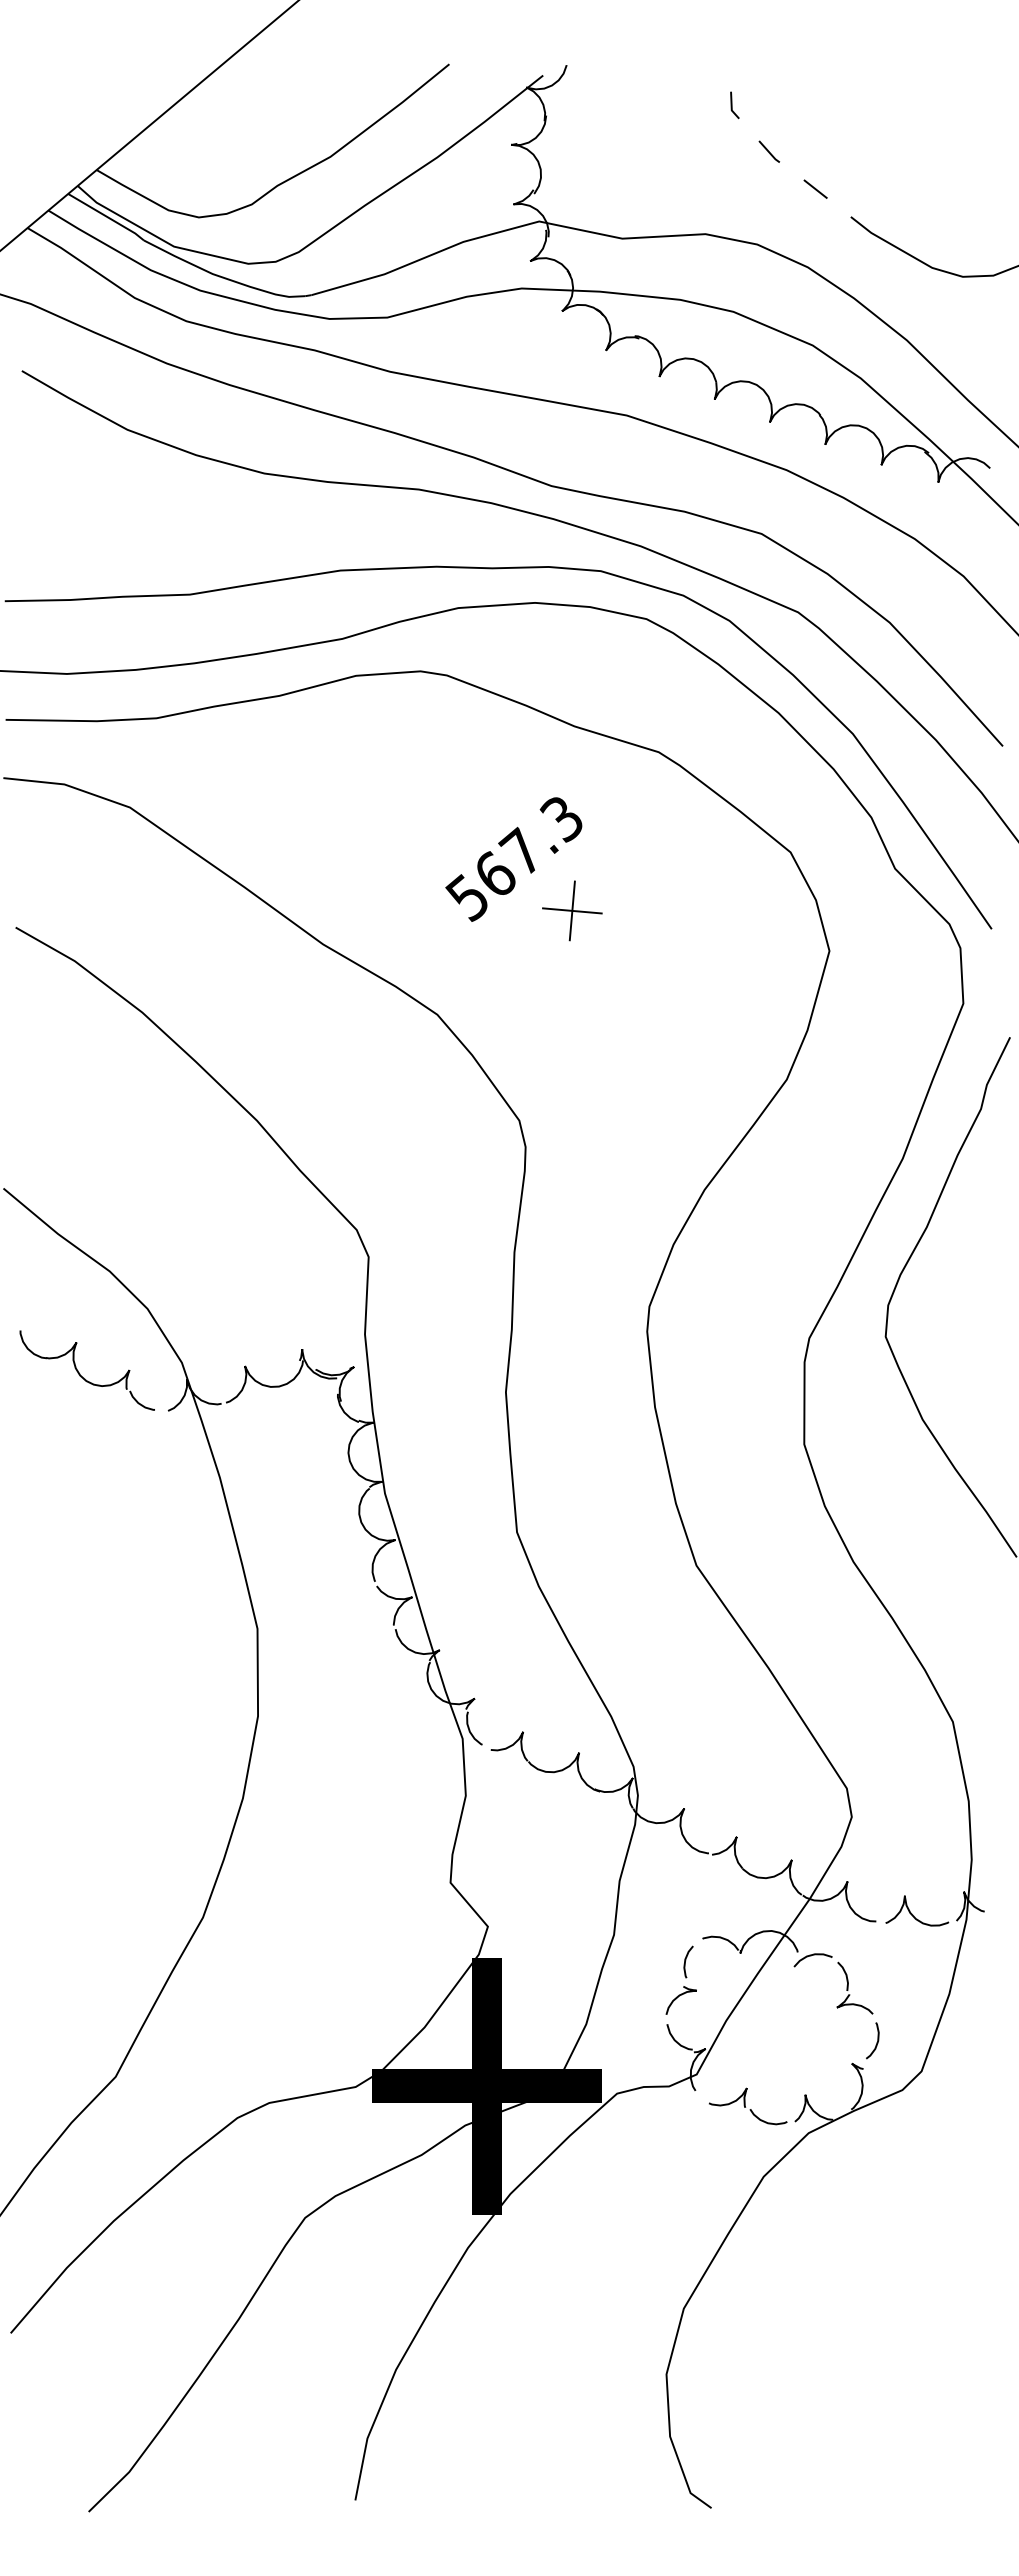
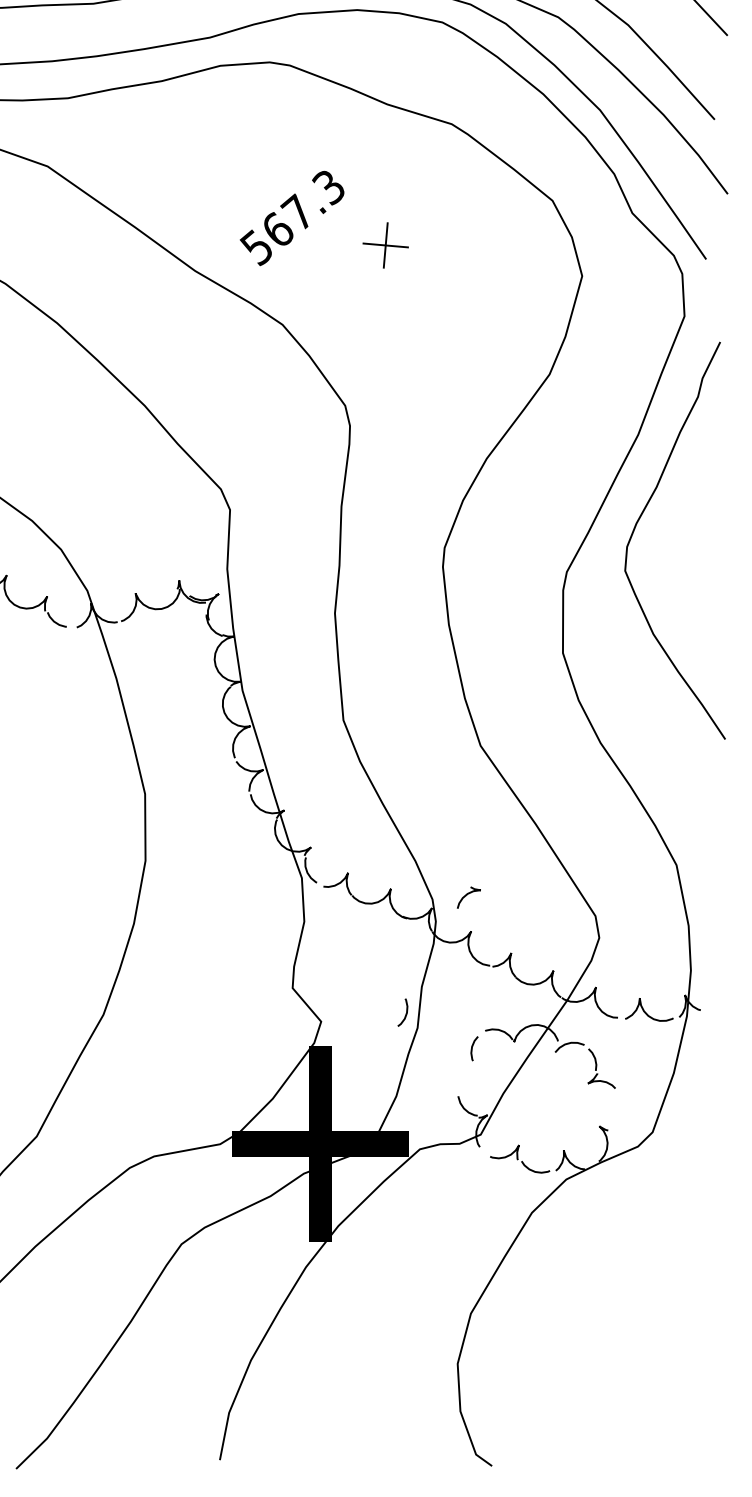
text: (513, 859) -> (291, 218), moved
curve: (678, 1997) -> (466, 895), moved
curve: (876, 2042) -> (405, 1013), moved

